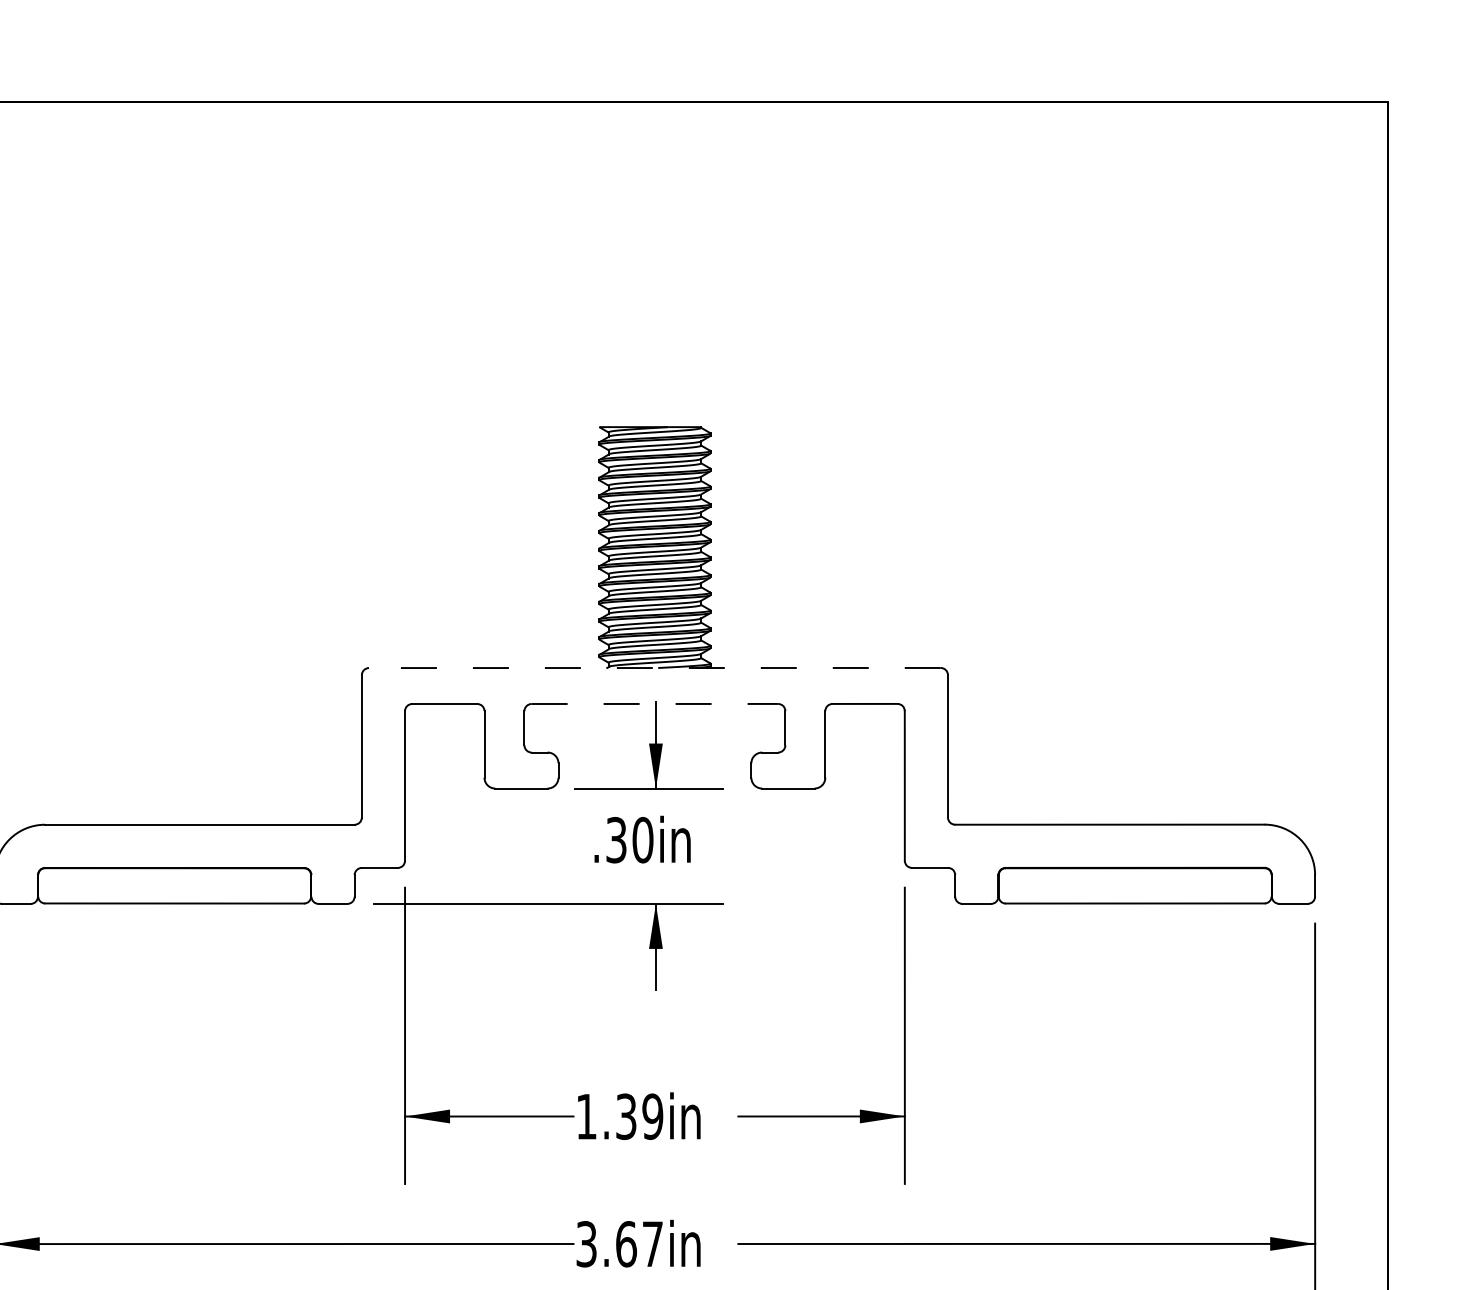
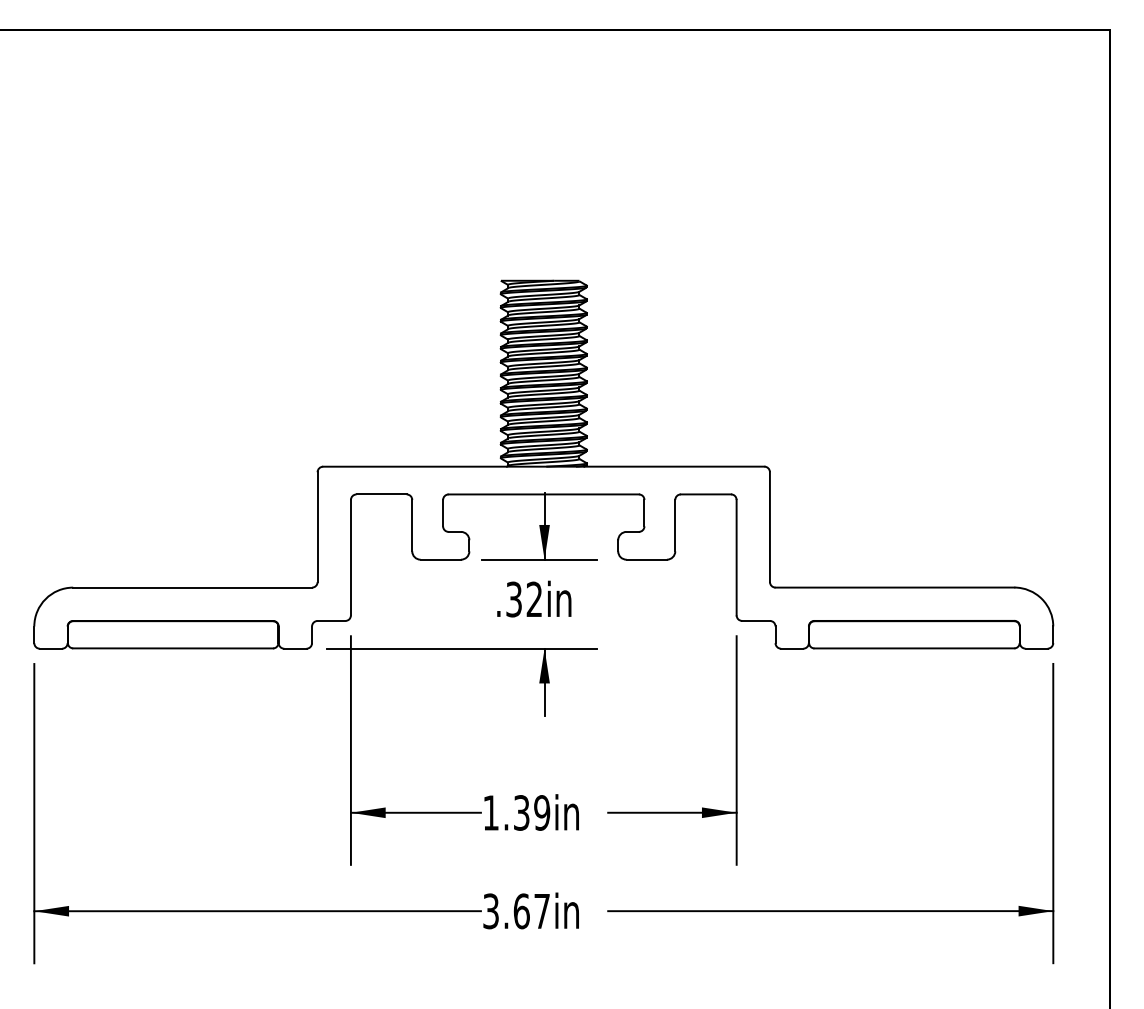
line: (654, 667) -> (543, 466), dashed -> solid
line: (655, 704) -> (544, 494), dashed -> solid
text: (642, 840) -> (534, 599), .30in -> .32in

